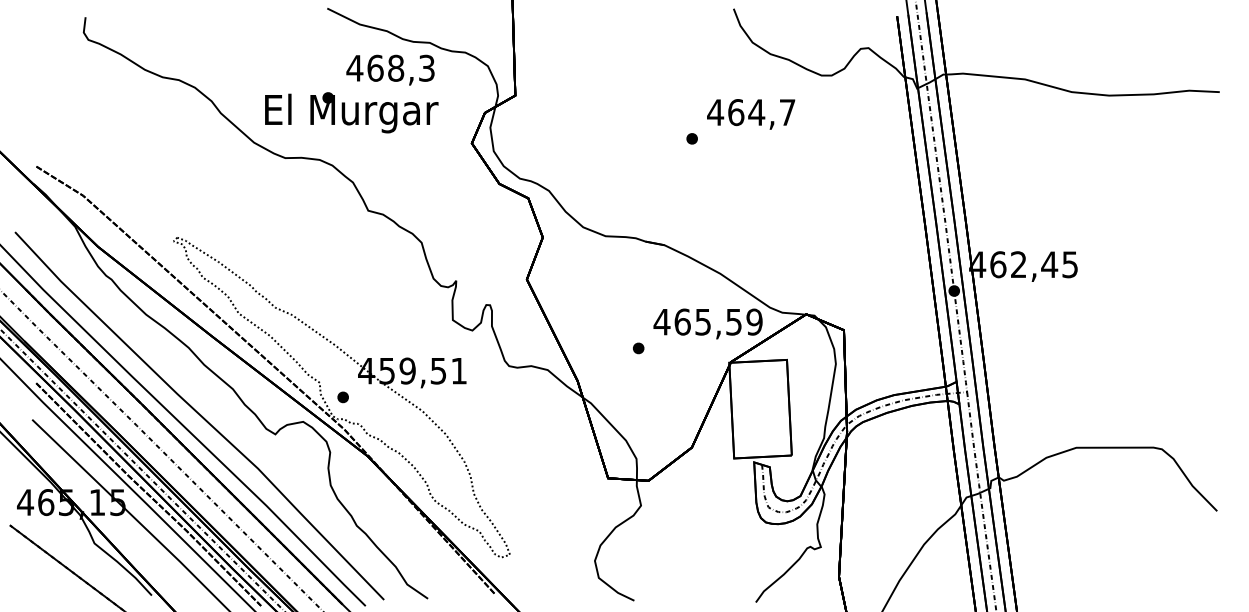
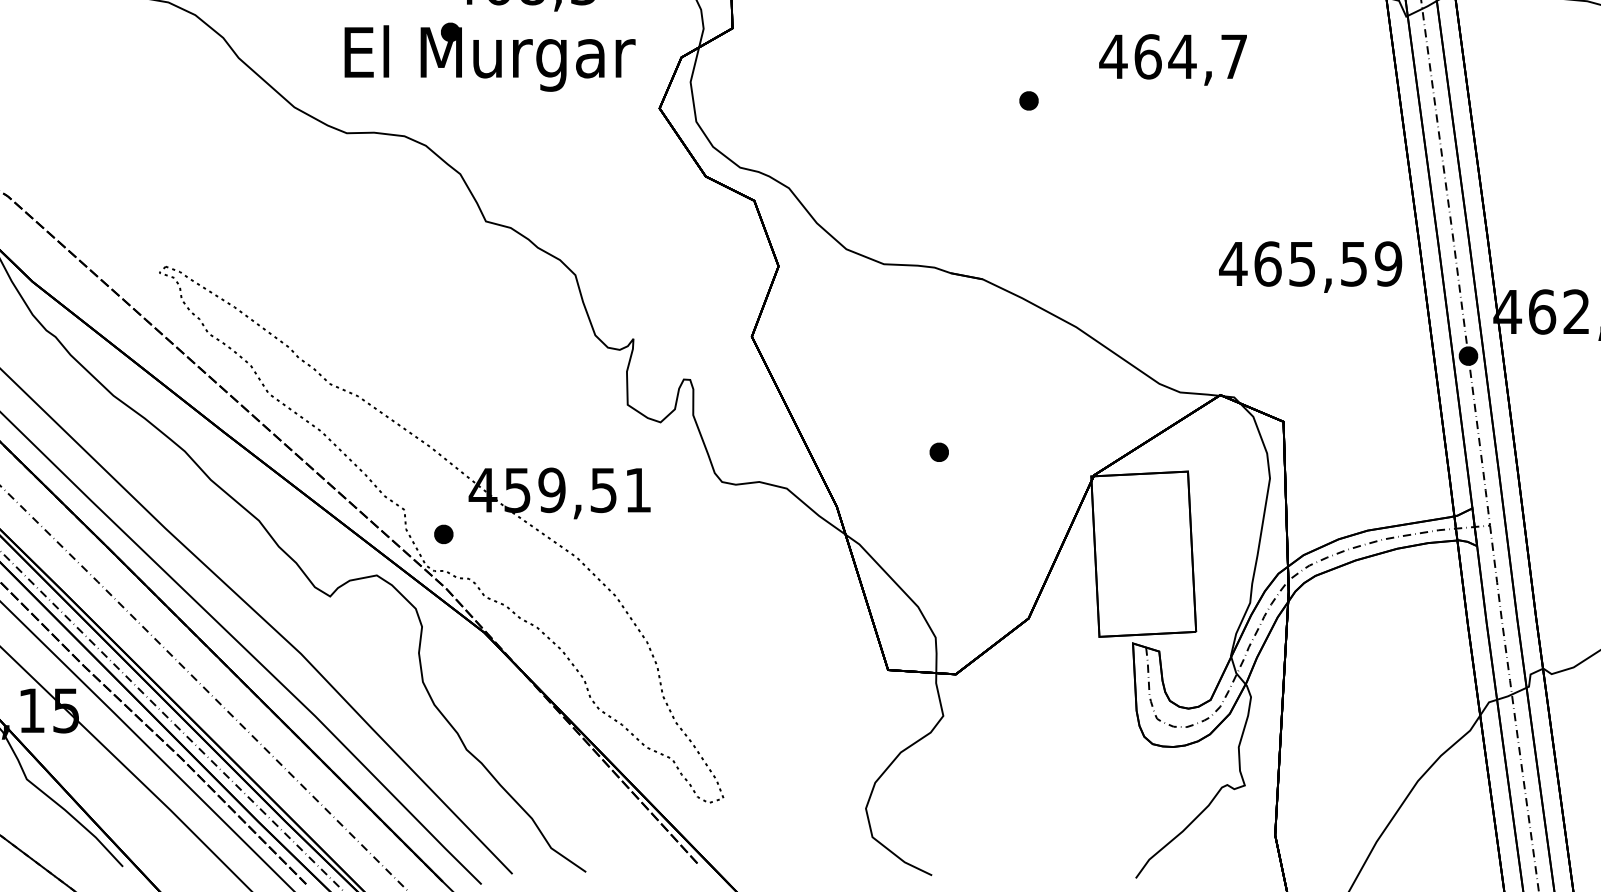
text: (351, 112) -> (489, 56), moved
text: (751, 114) -> (1173, 60), moved
text: (707, 323) -> (1309, 266), moved

